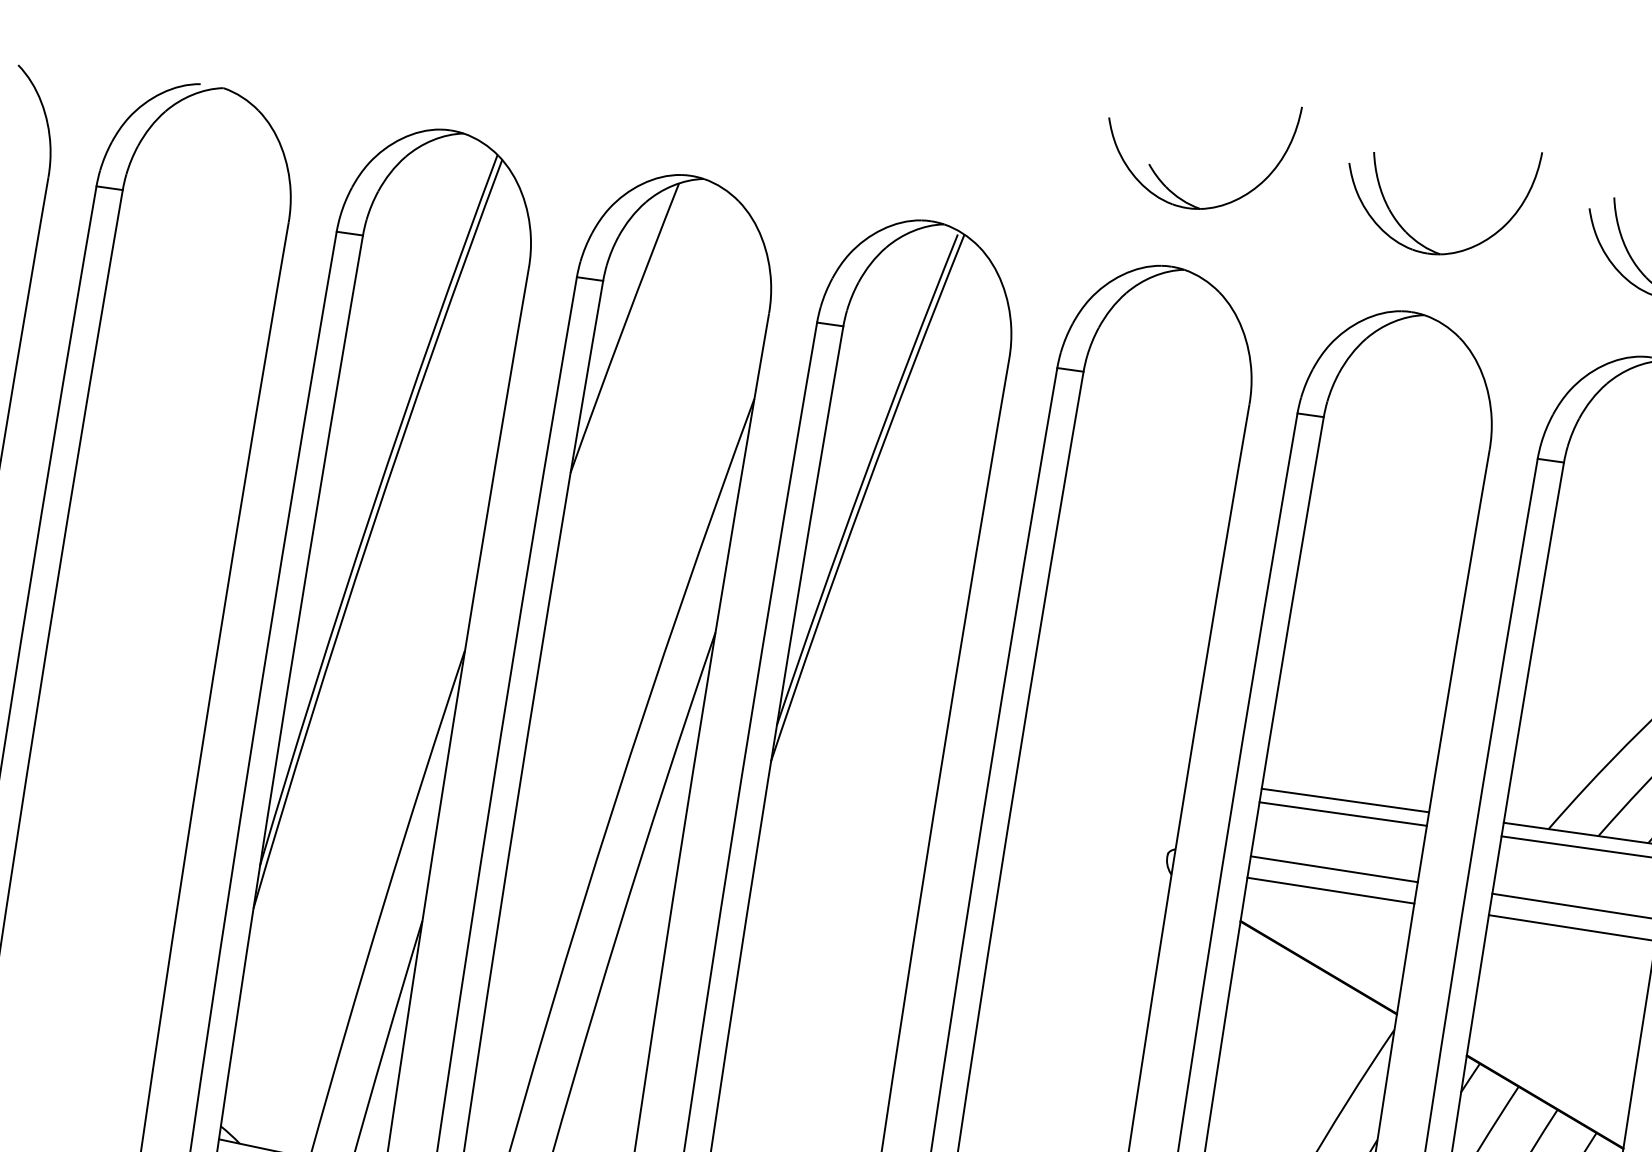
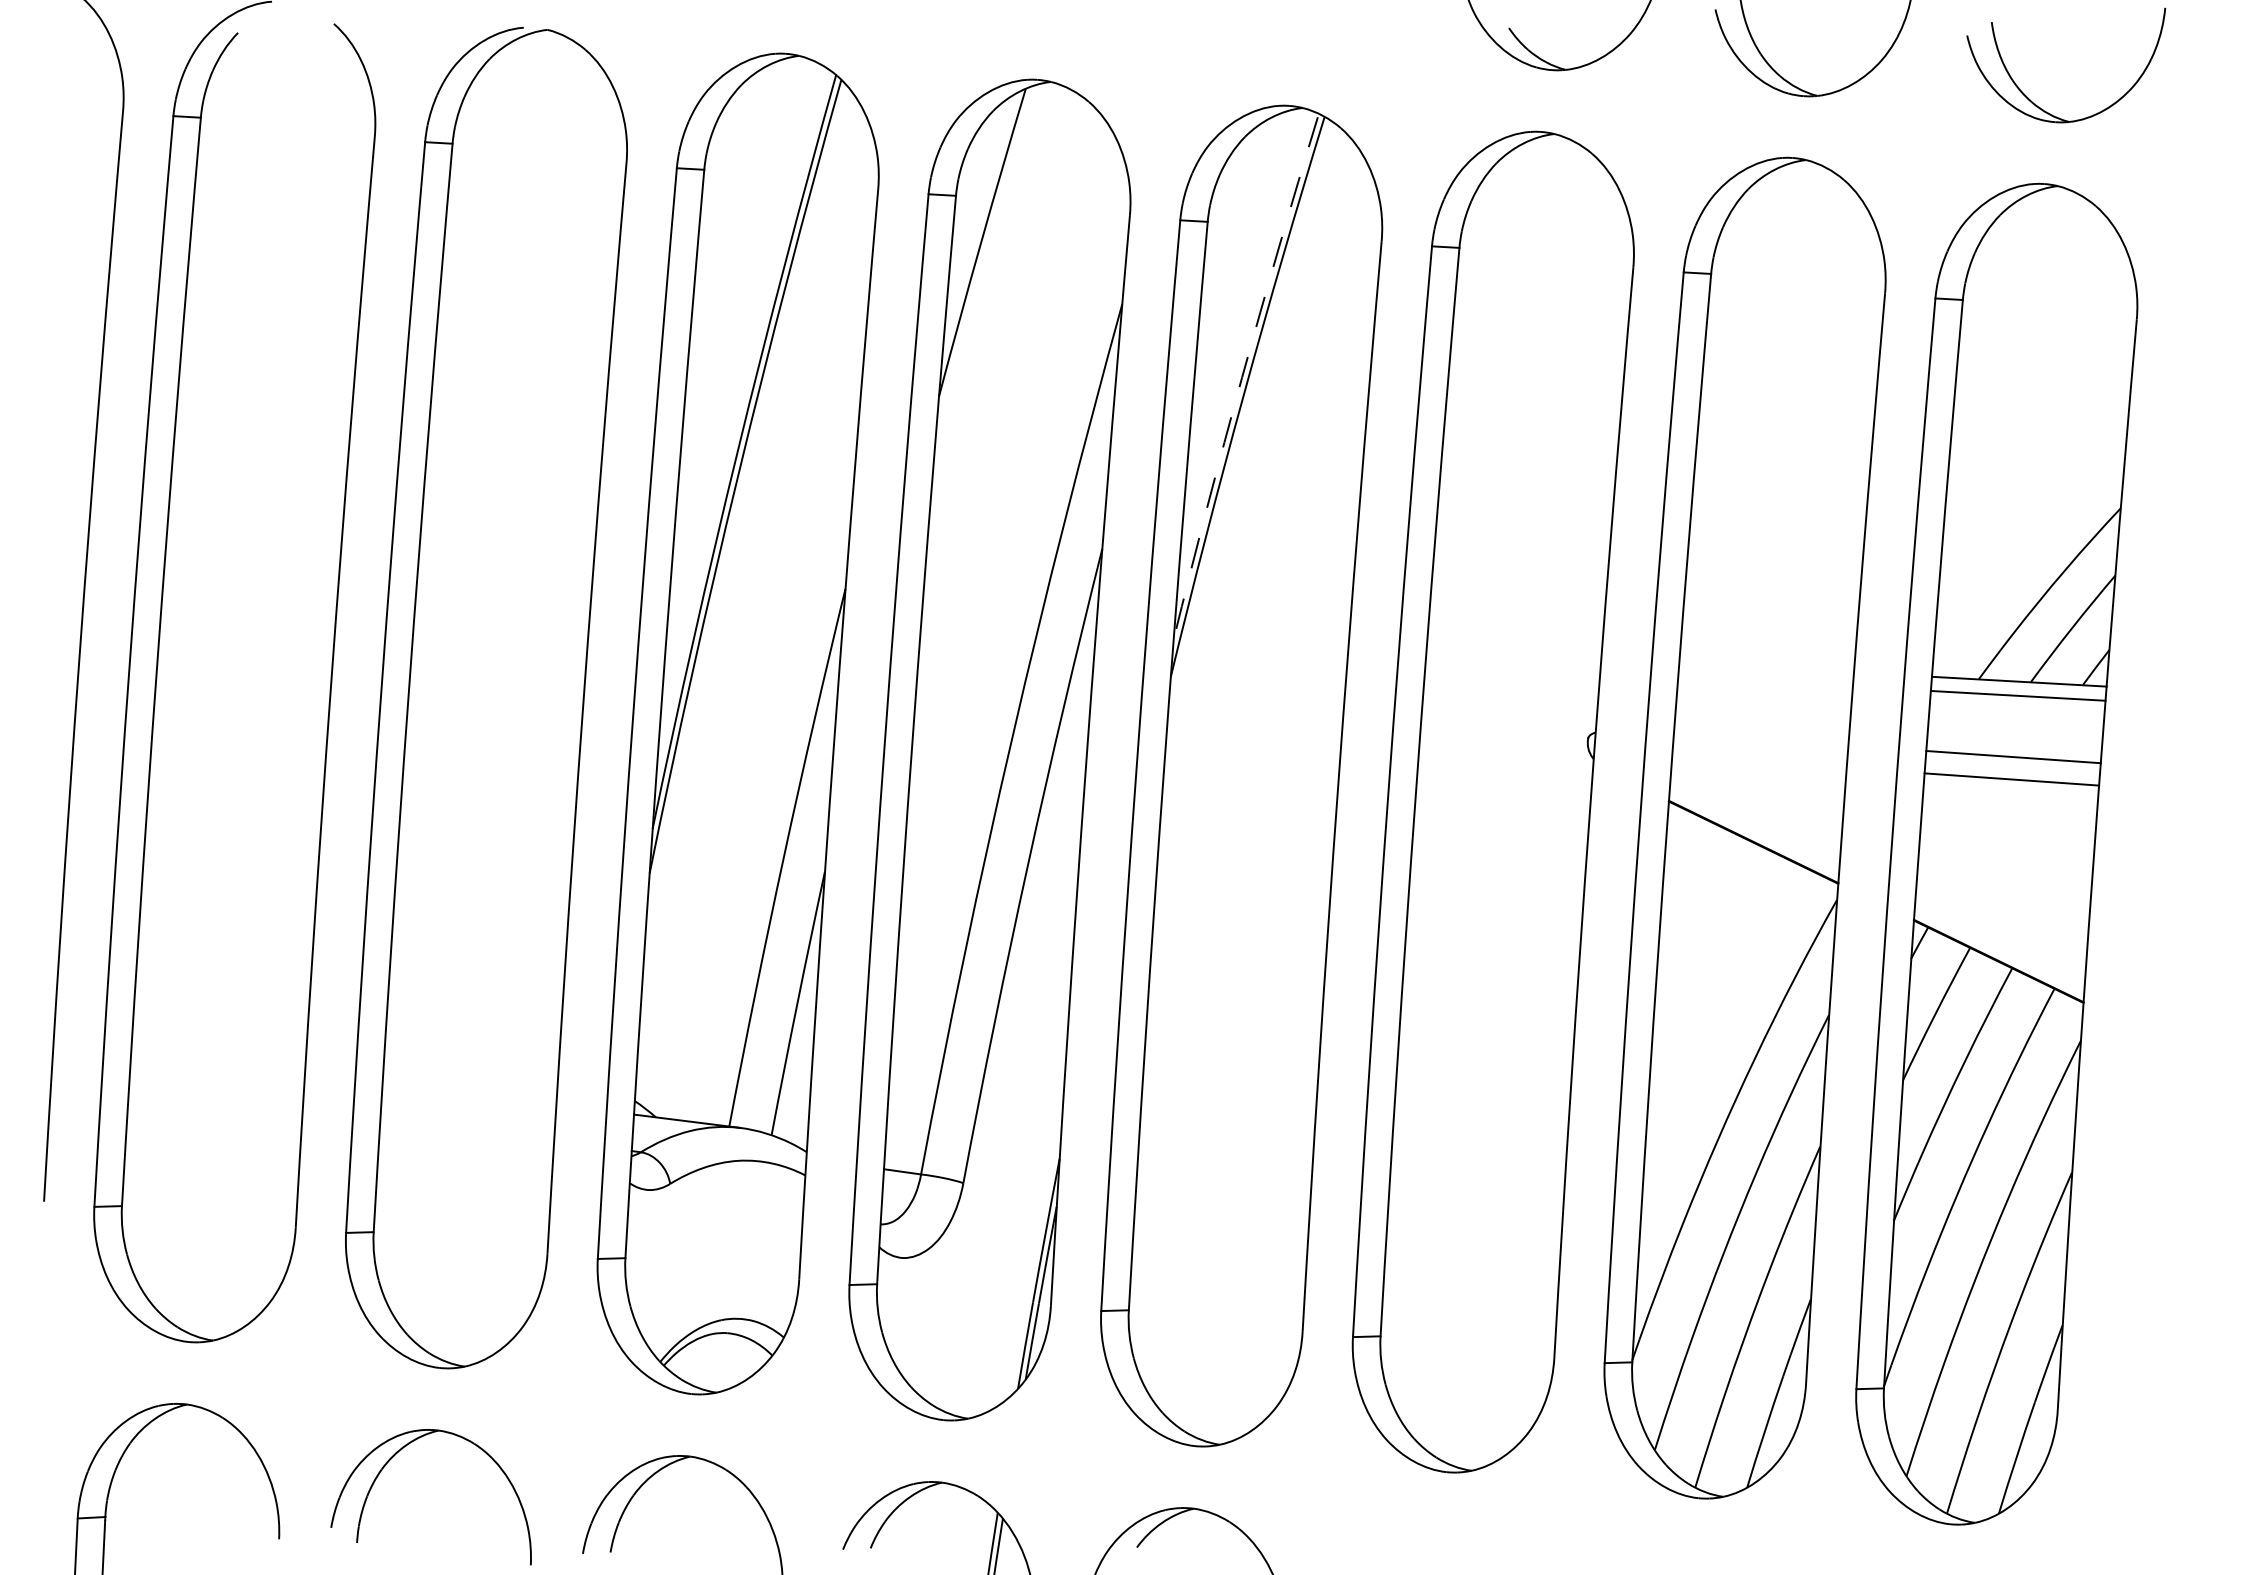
arc: (864, 478) -> (1242, 377), solid -> dashed
line: (1345, 800) -> (1766, 667), removed
line: (1343, 813) -> (1765, 681), removed
line: (1333, 869) -> (1760, 739), removed
line: (1330, 890) -> (1759, 761), removed

